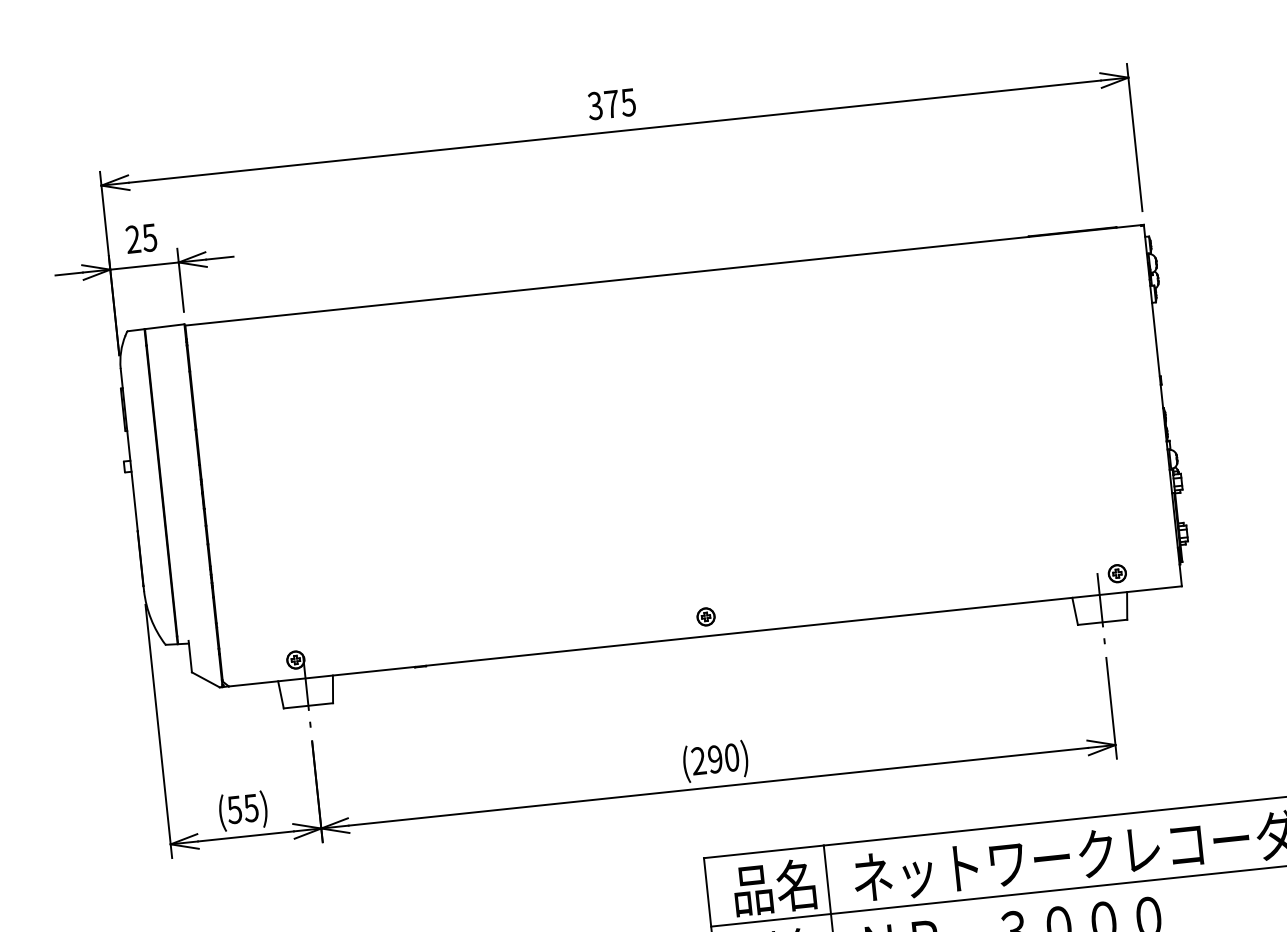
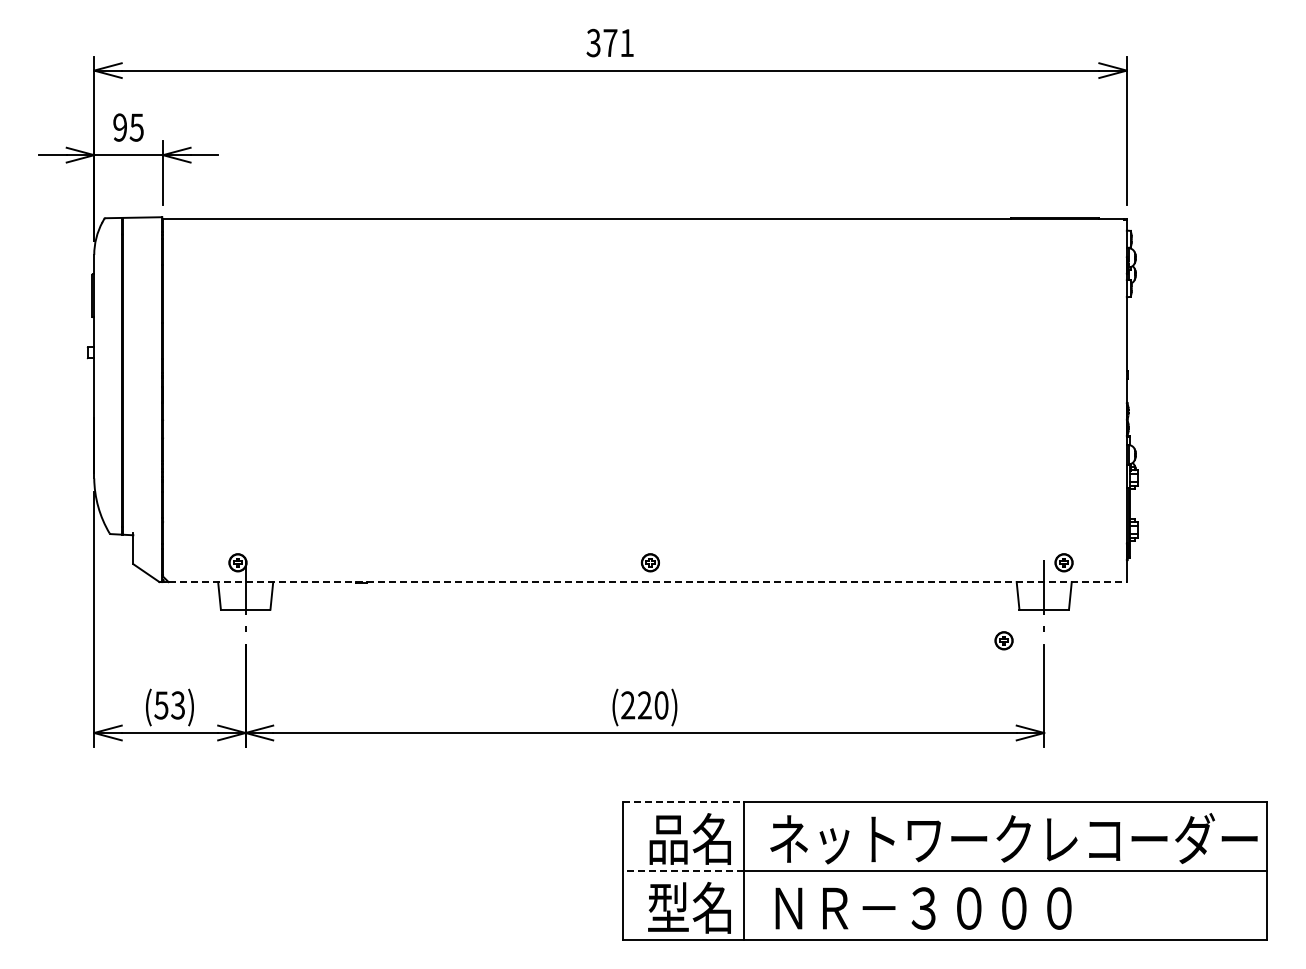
text: (627, 102) -> (626, 43), 375 -> 371
text: (133, 239) -> (120, 127), 25 -> 95
line: (706, 636) -> (648, 582), solid -> dashed
part: (1065, 657) -> (1003, 640), added
text: (715, 759) -> (644, 705), (290) -> (220)
text: (250, 808) -> (177, 705), (55) -> (53)
line: (763, 851) -> (683, 802), solid -> dashed
line: (770, 920) -> (682, 871), solid -> dashed

